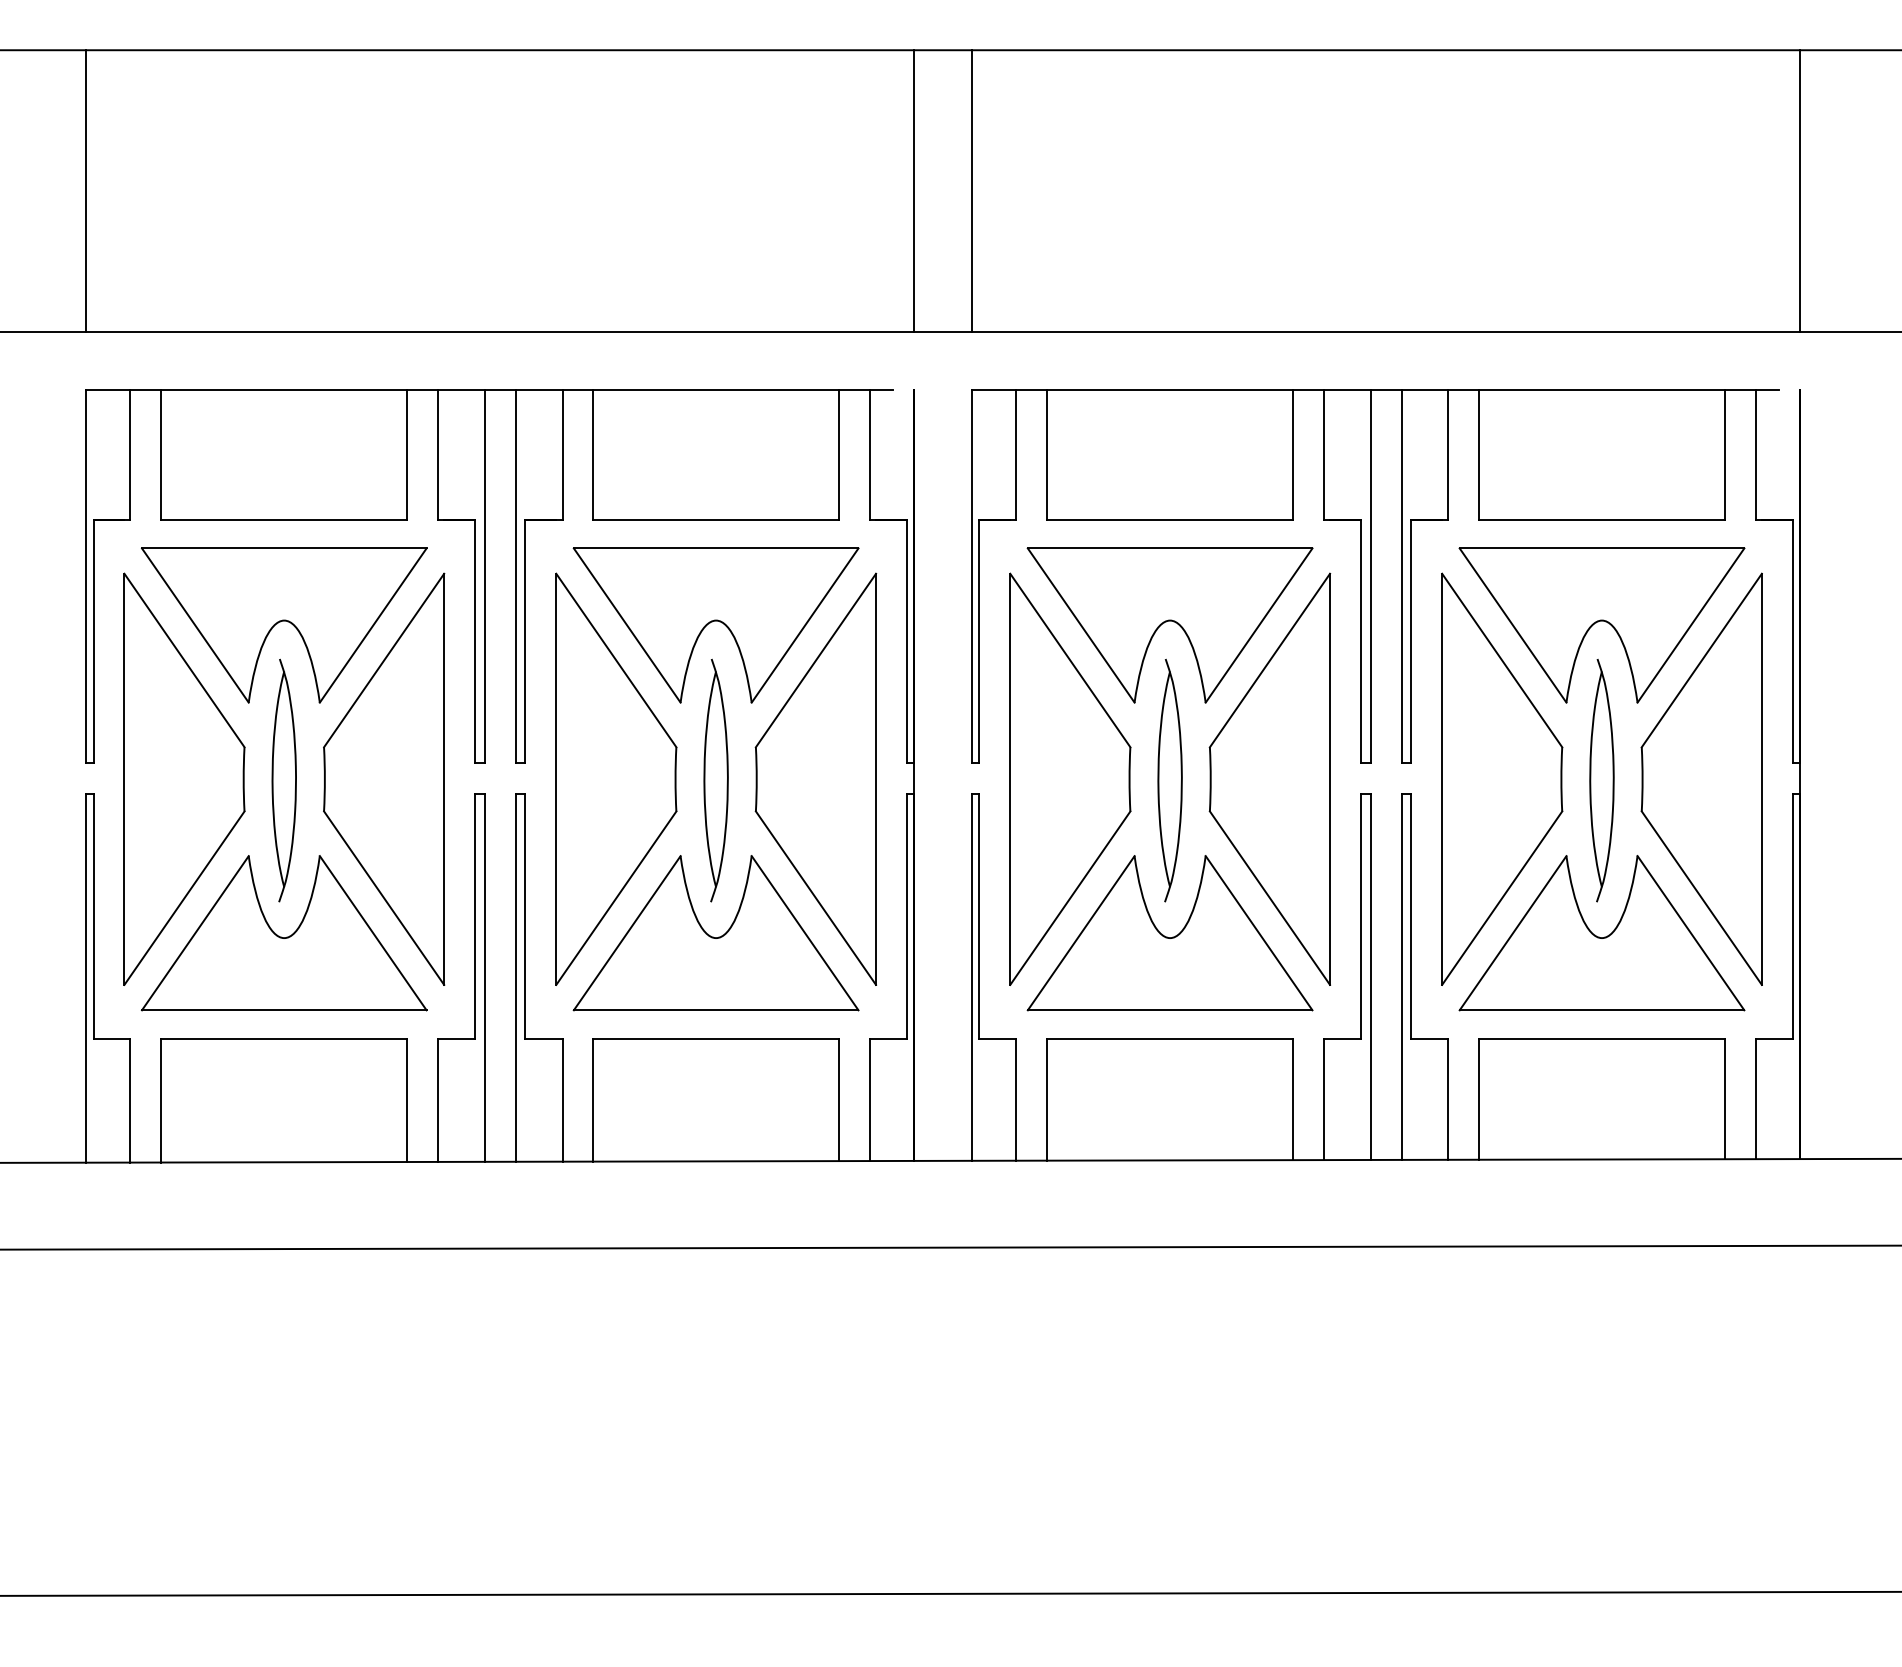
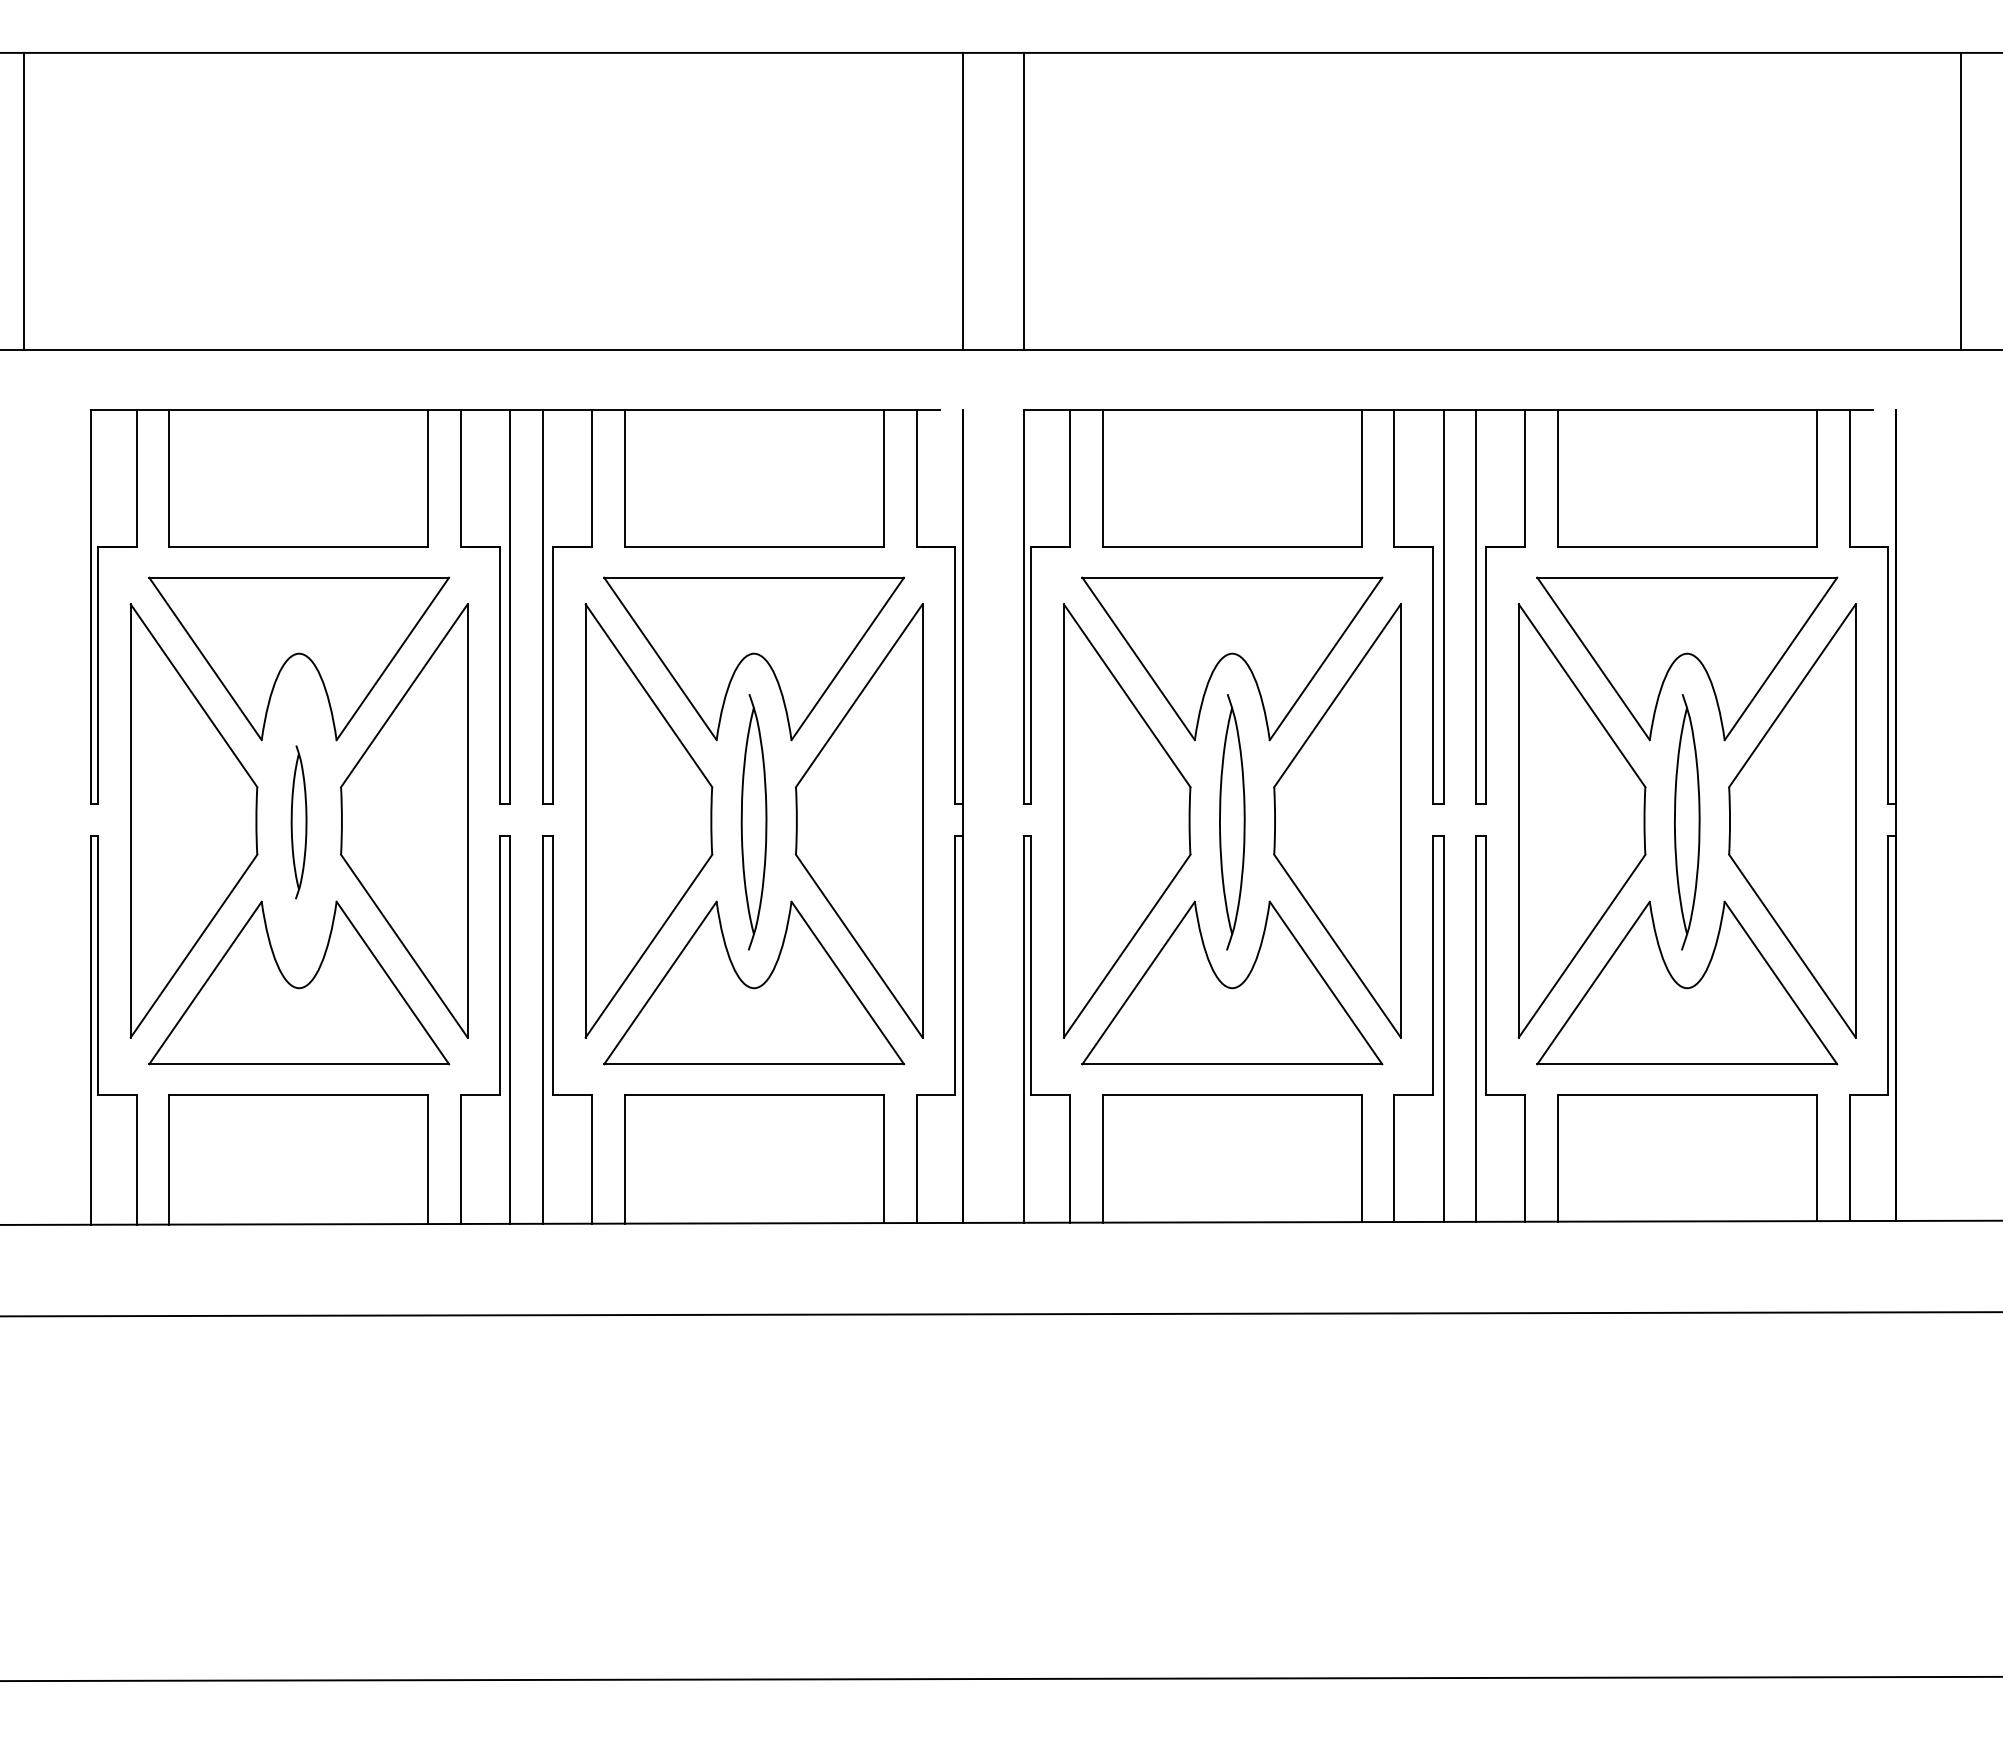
line: (86, 190) -> (23, 200), moved
line: (1799, 190) -> (1960, 200), moved
part: (283, 780) -> (298, 822), size x0.6

